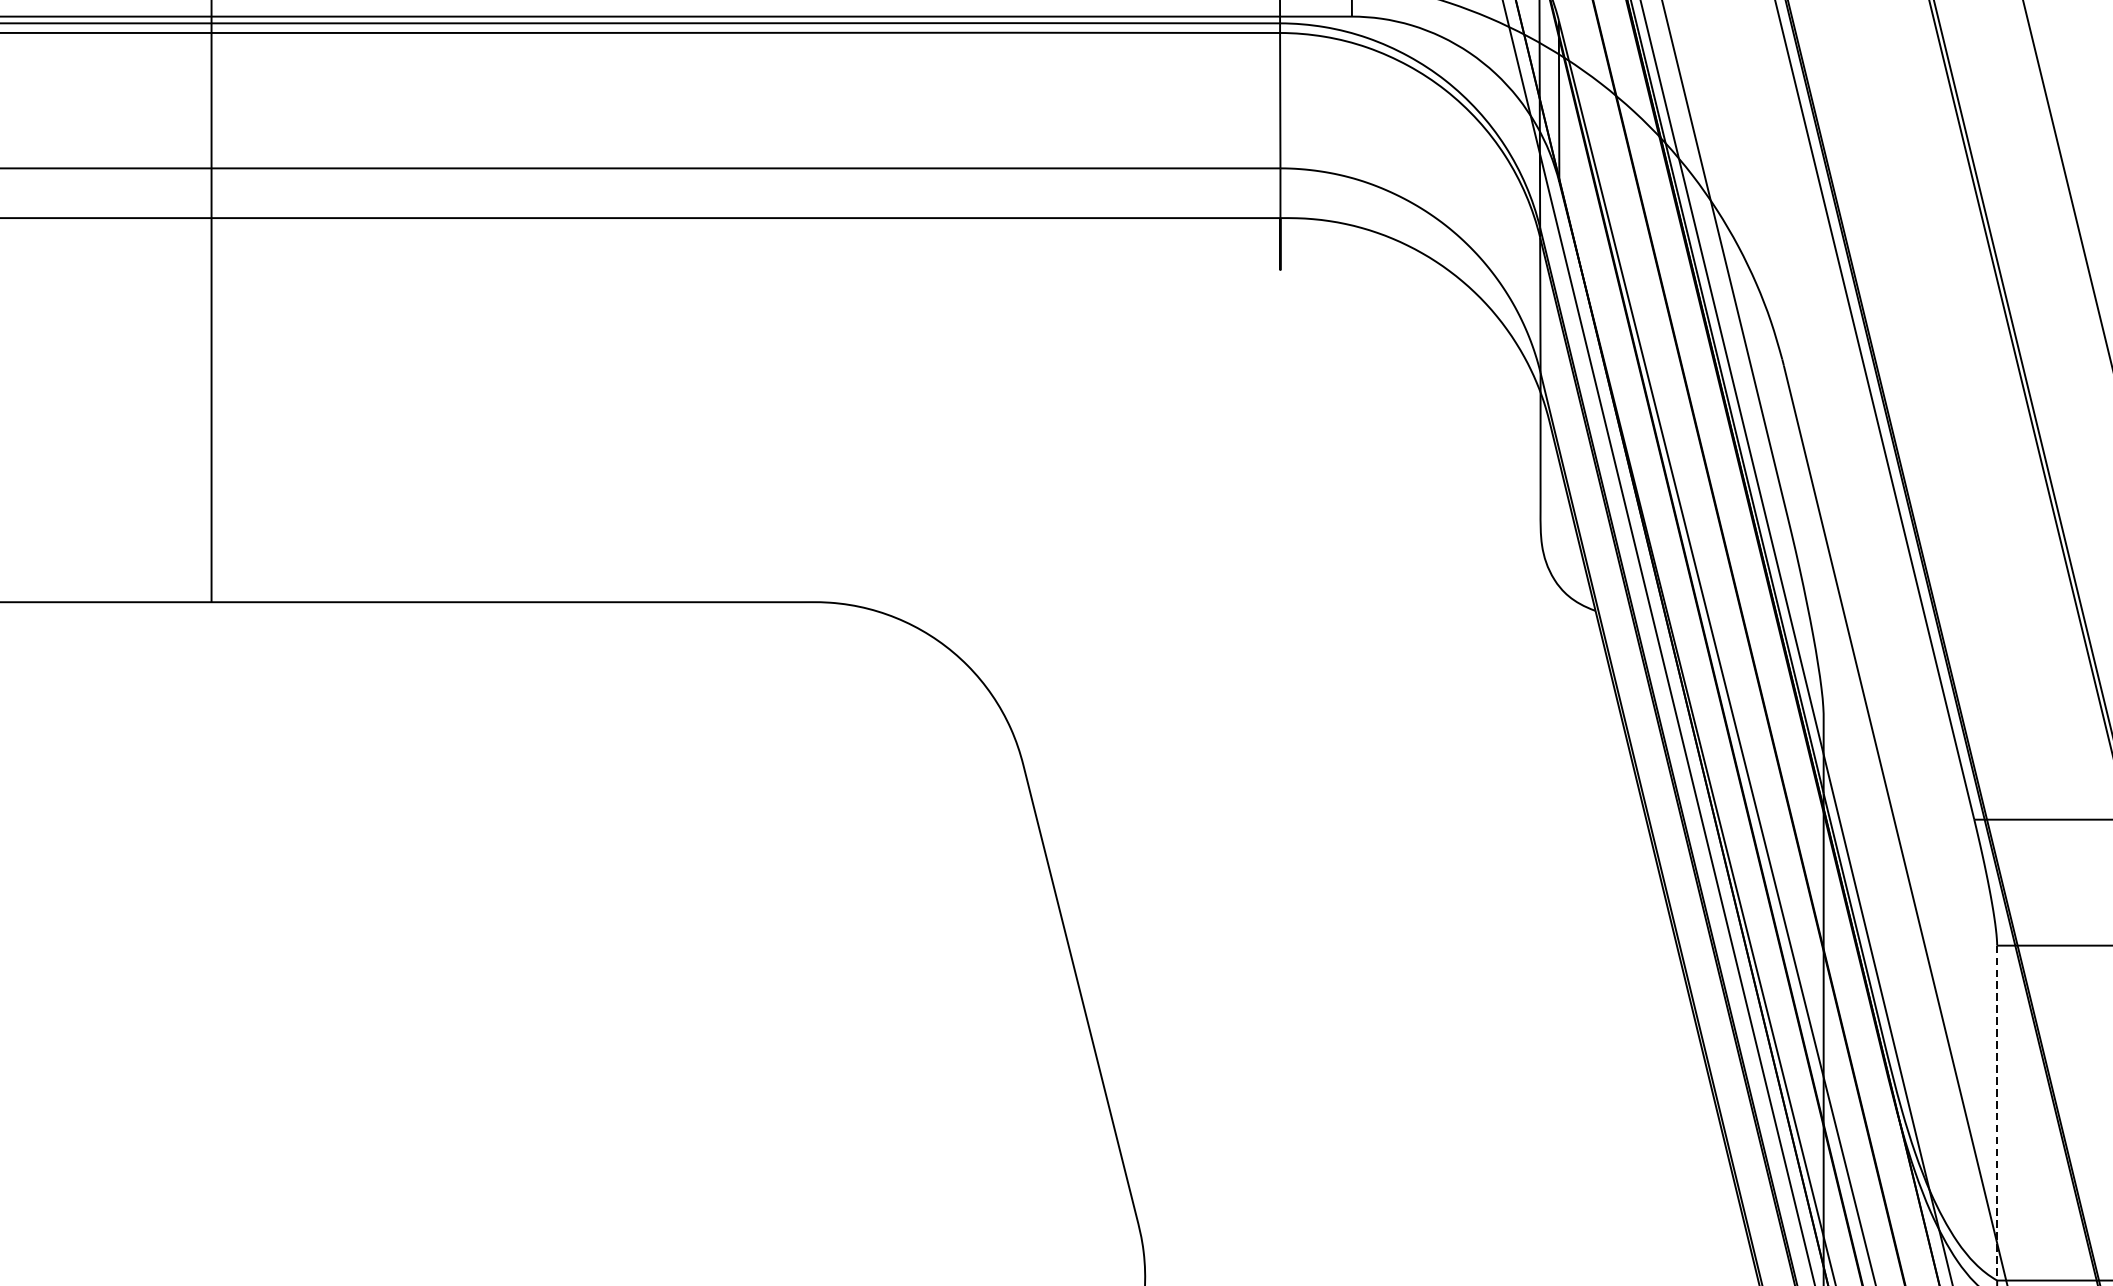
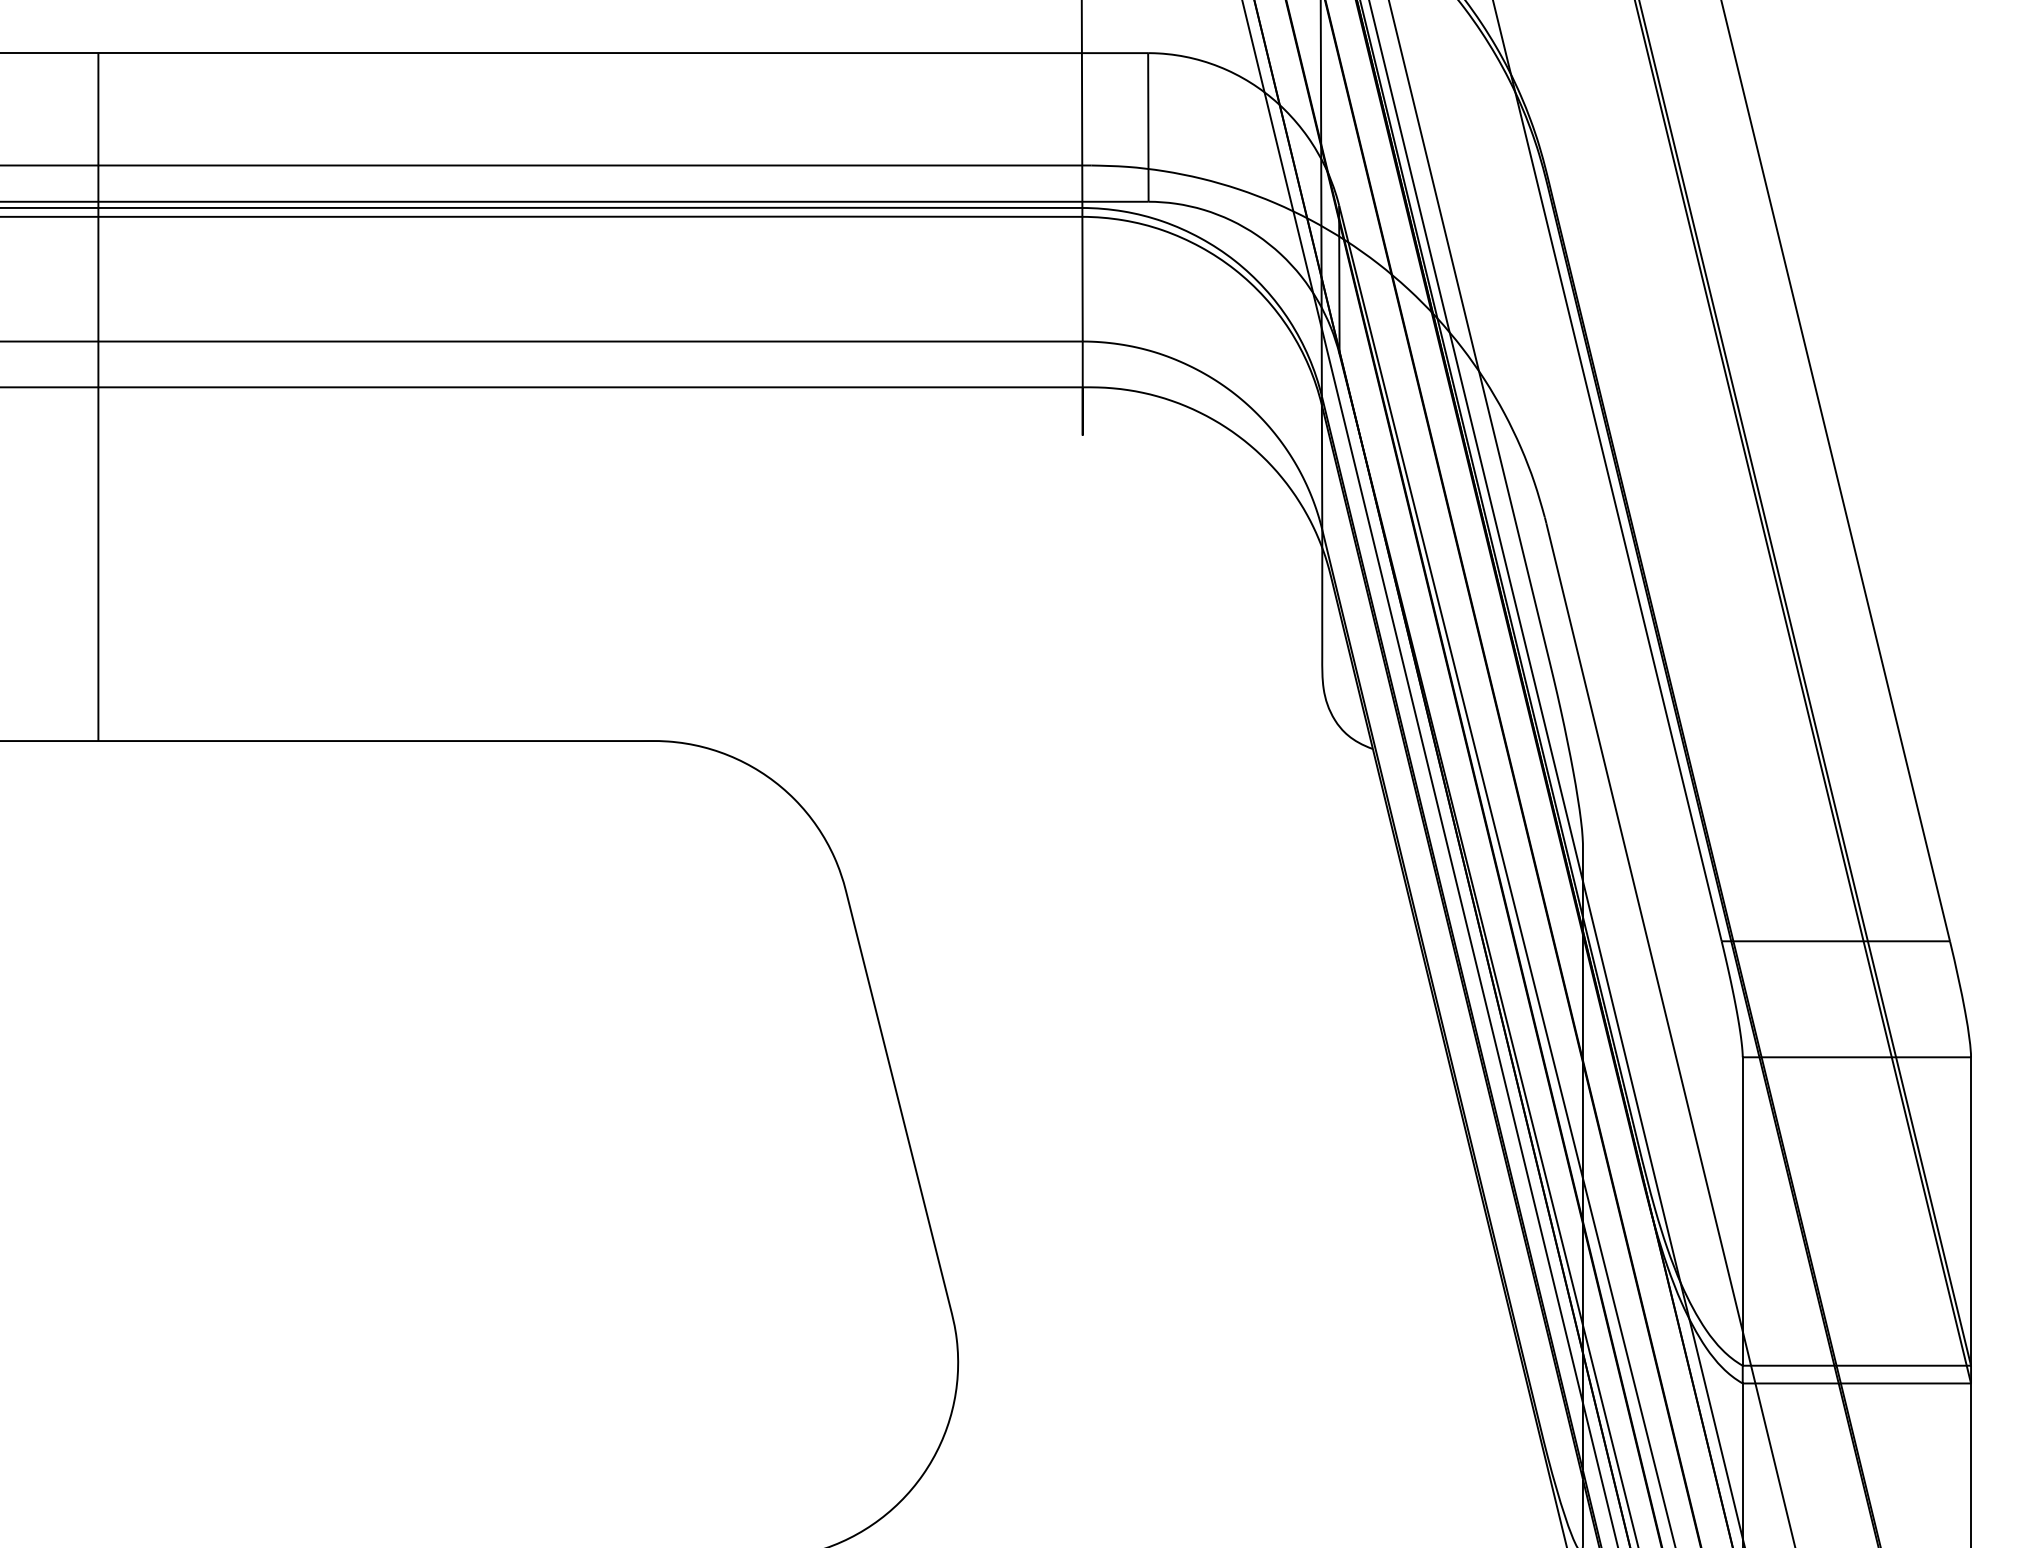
line: (1996, 1114) -> (1742, 1212), dashed -> solid

